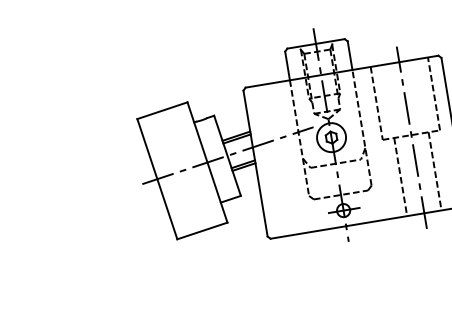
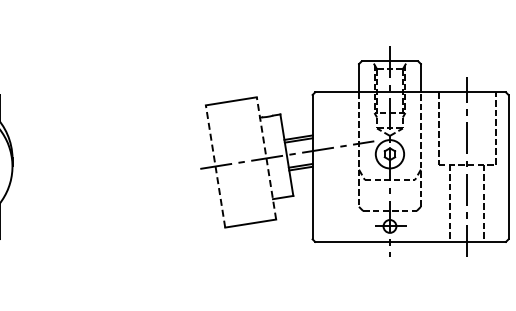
line: (207, 162) -> (266, 158), solid -> dashed
line: (157, 179) -> (215, 166), solid -> dashed

